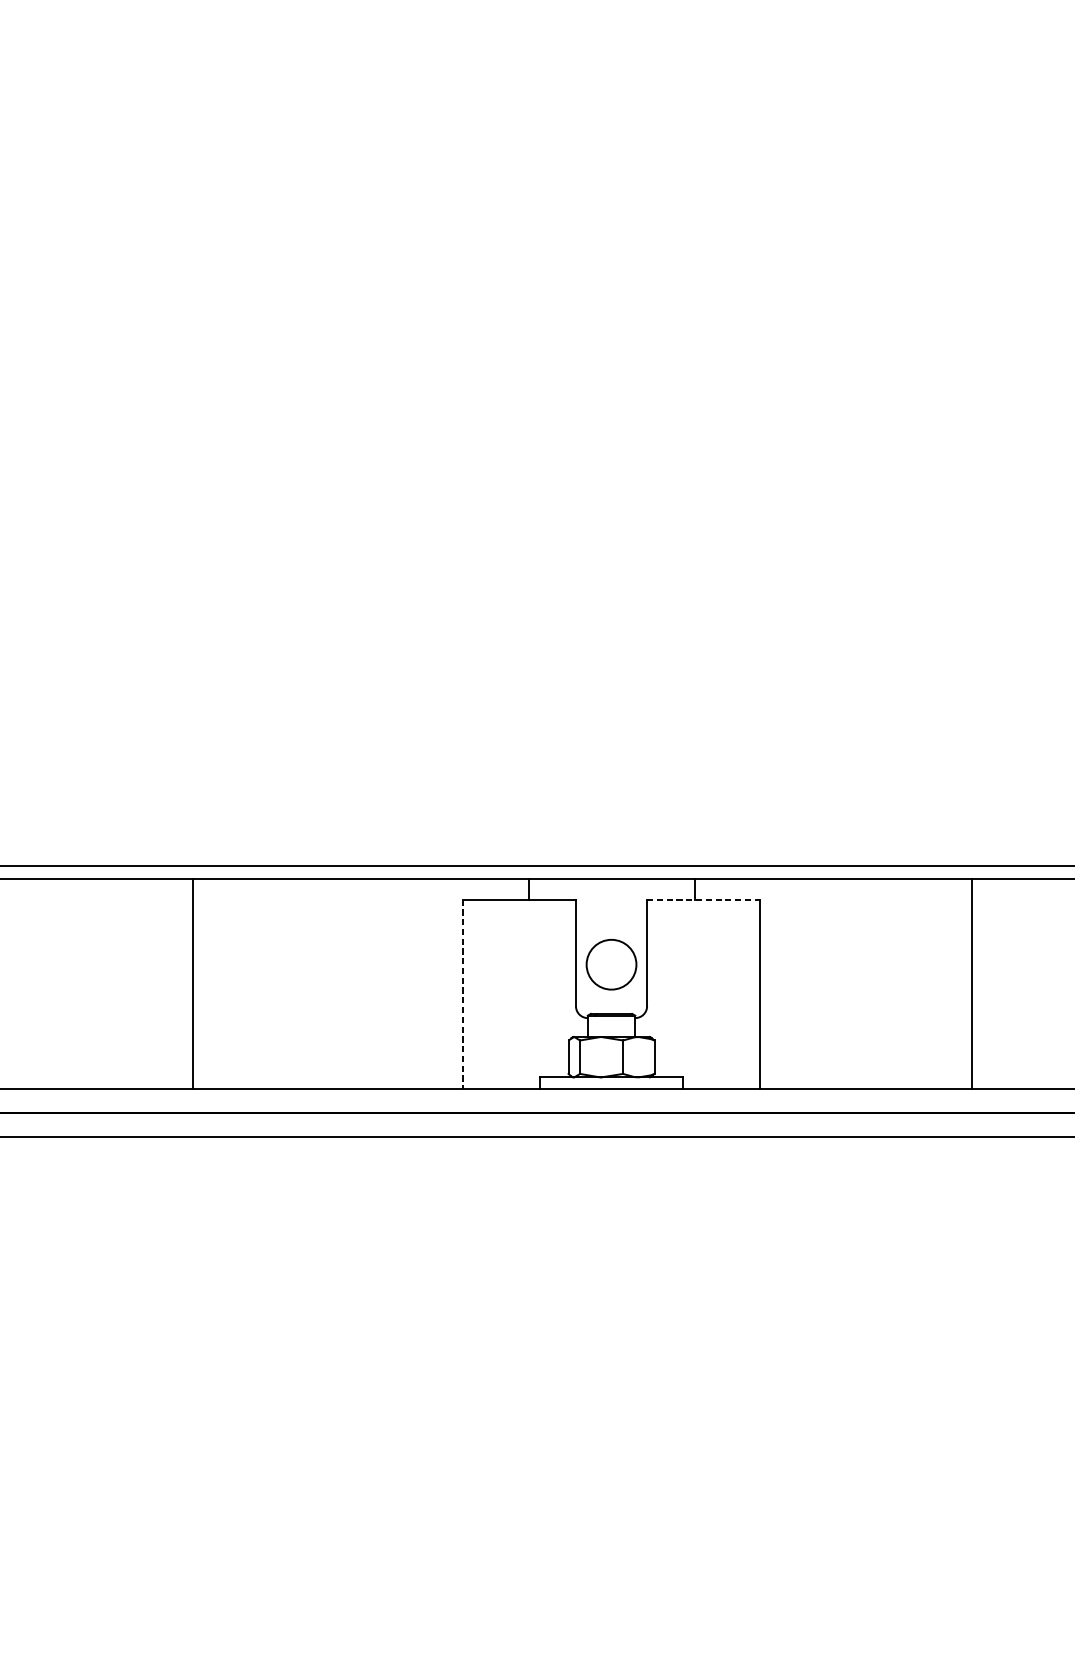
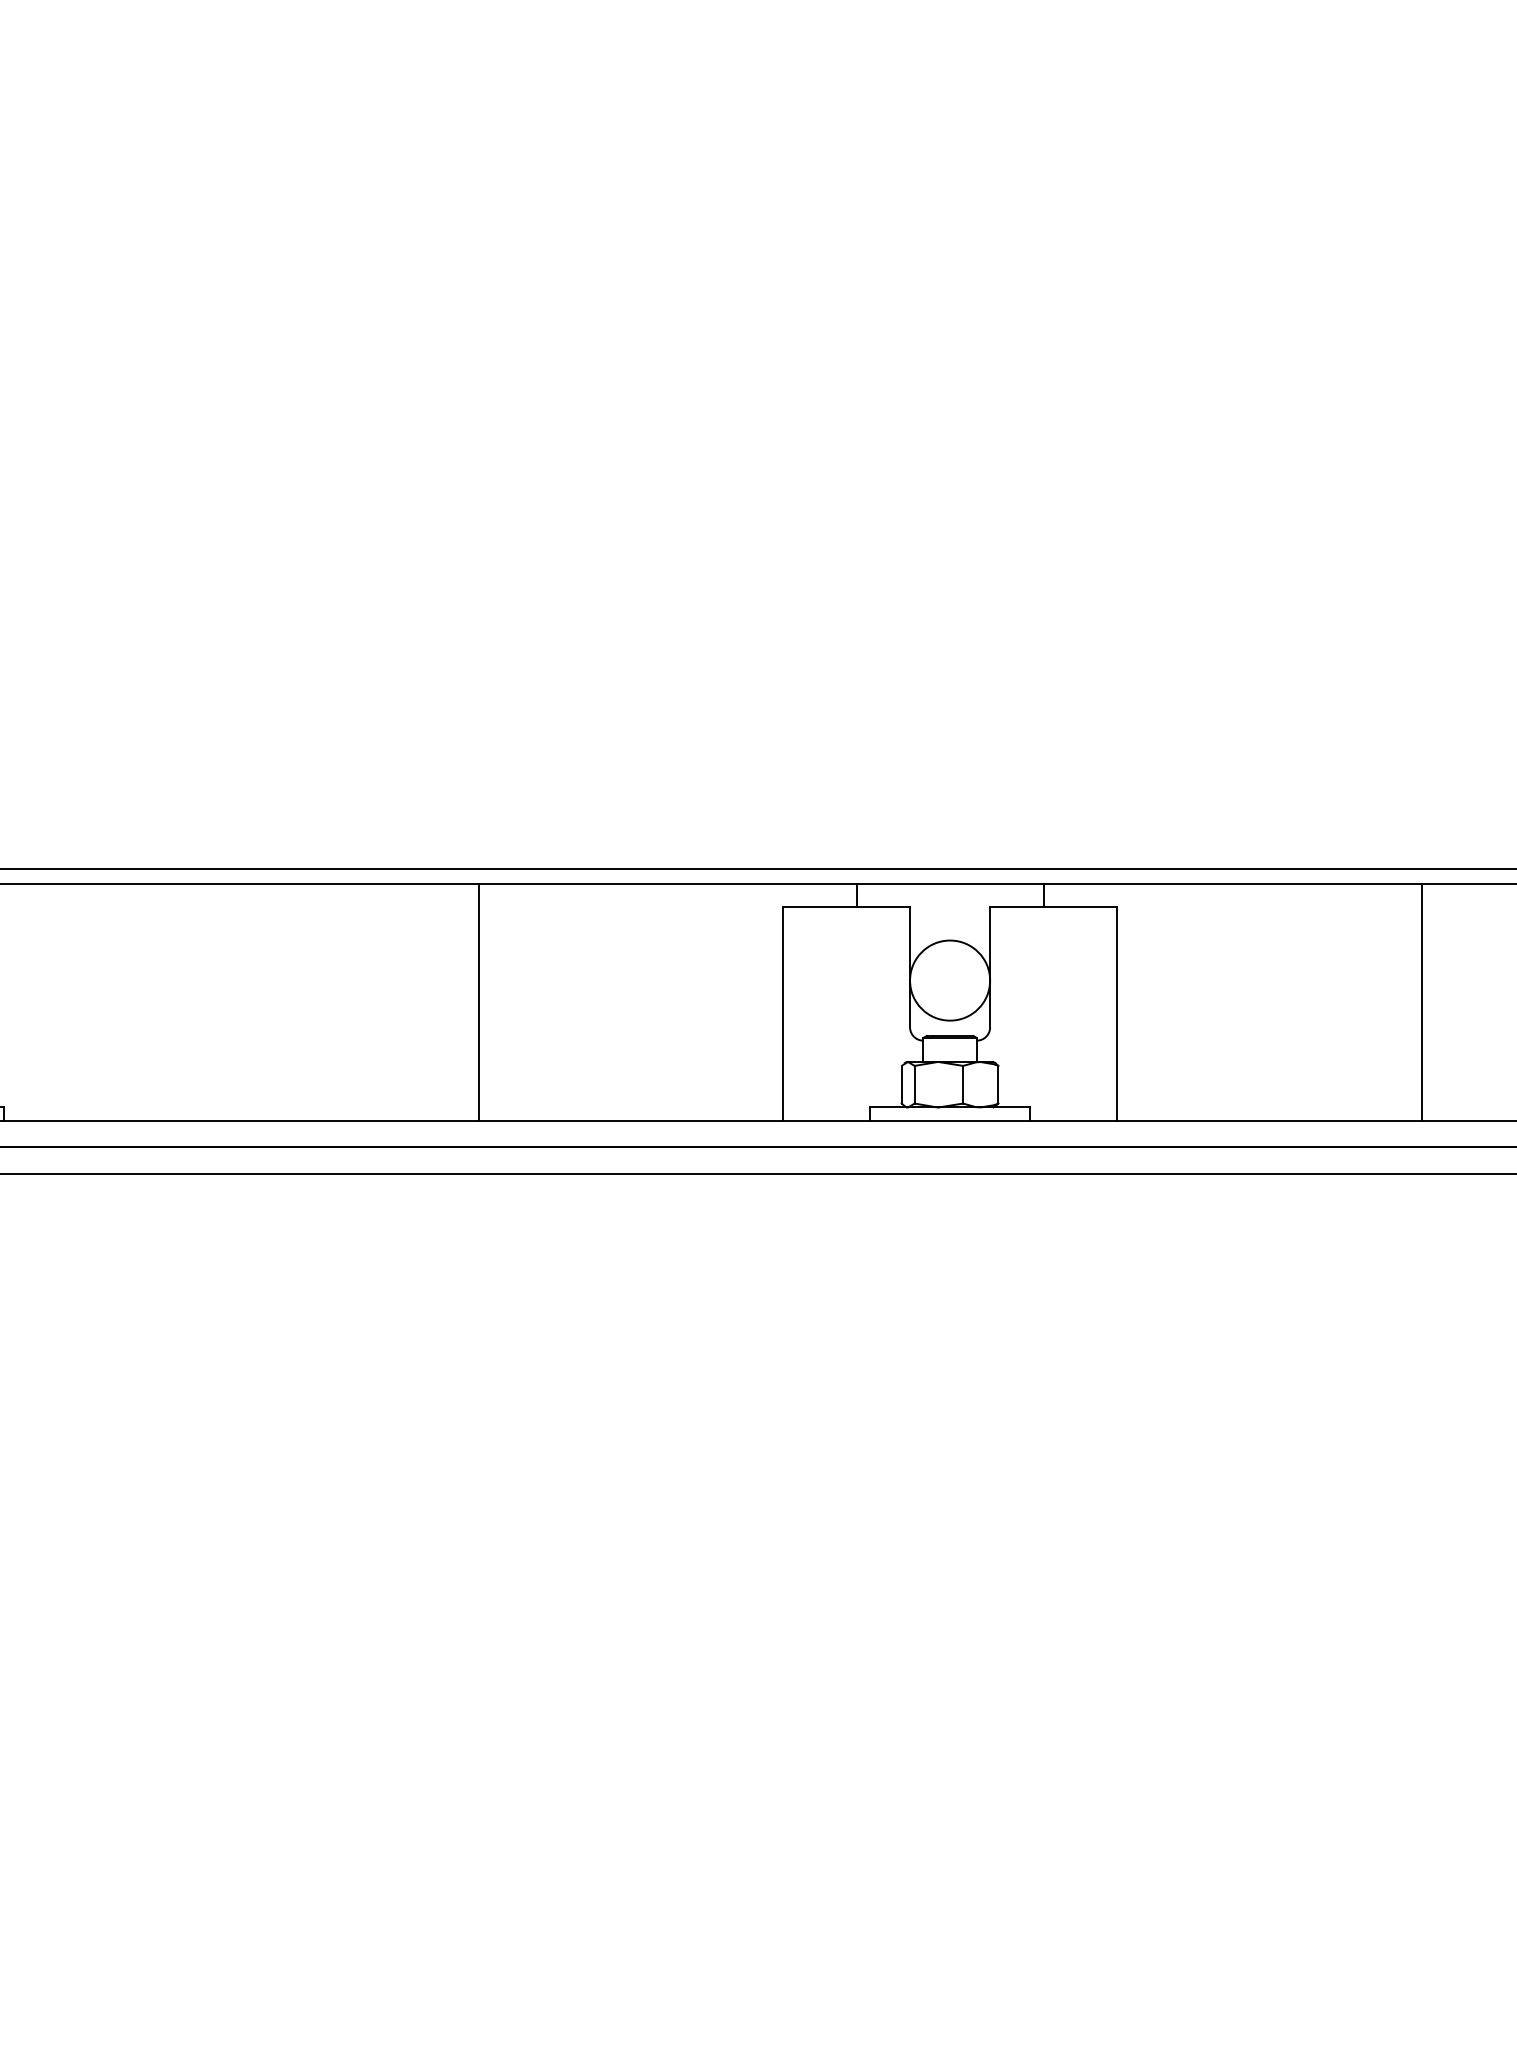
line: (704, 899) -> (1054, 907), dashed -> solid
circle: (611, 964) -> (950, 980), size x1.43
line: (971, 983) -> (1421, 1001), moved
line: (463, 993) -> (783, 1013), dashed -> solid

